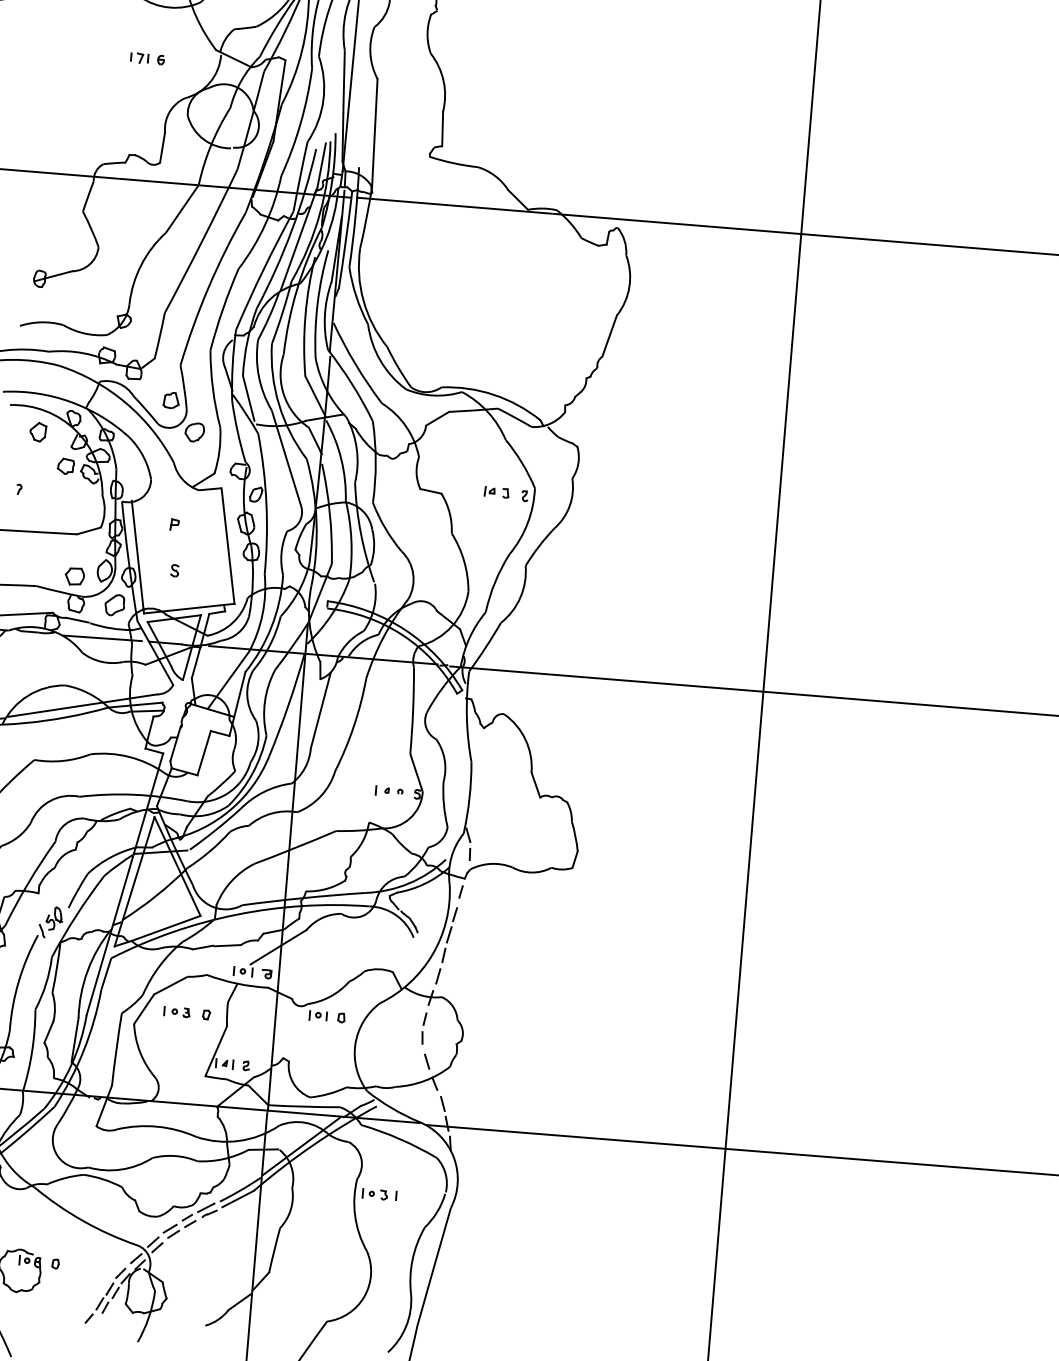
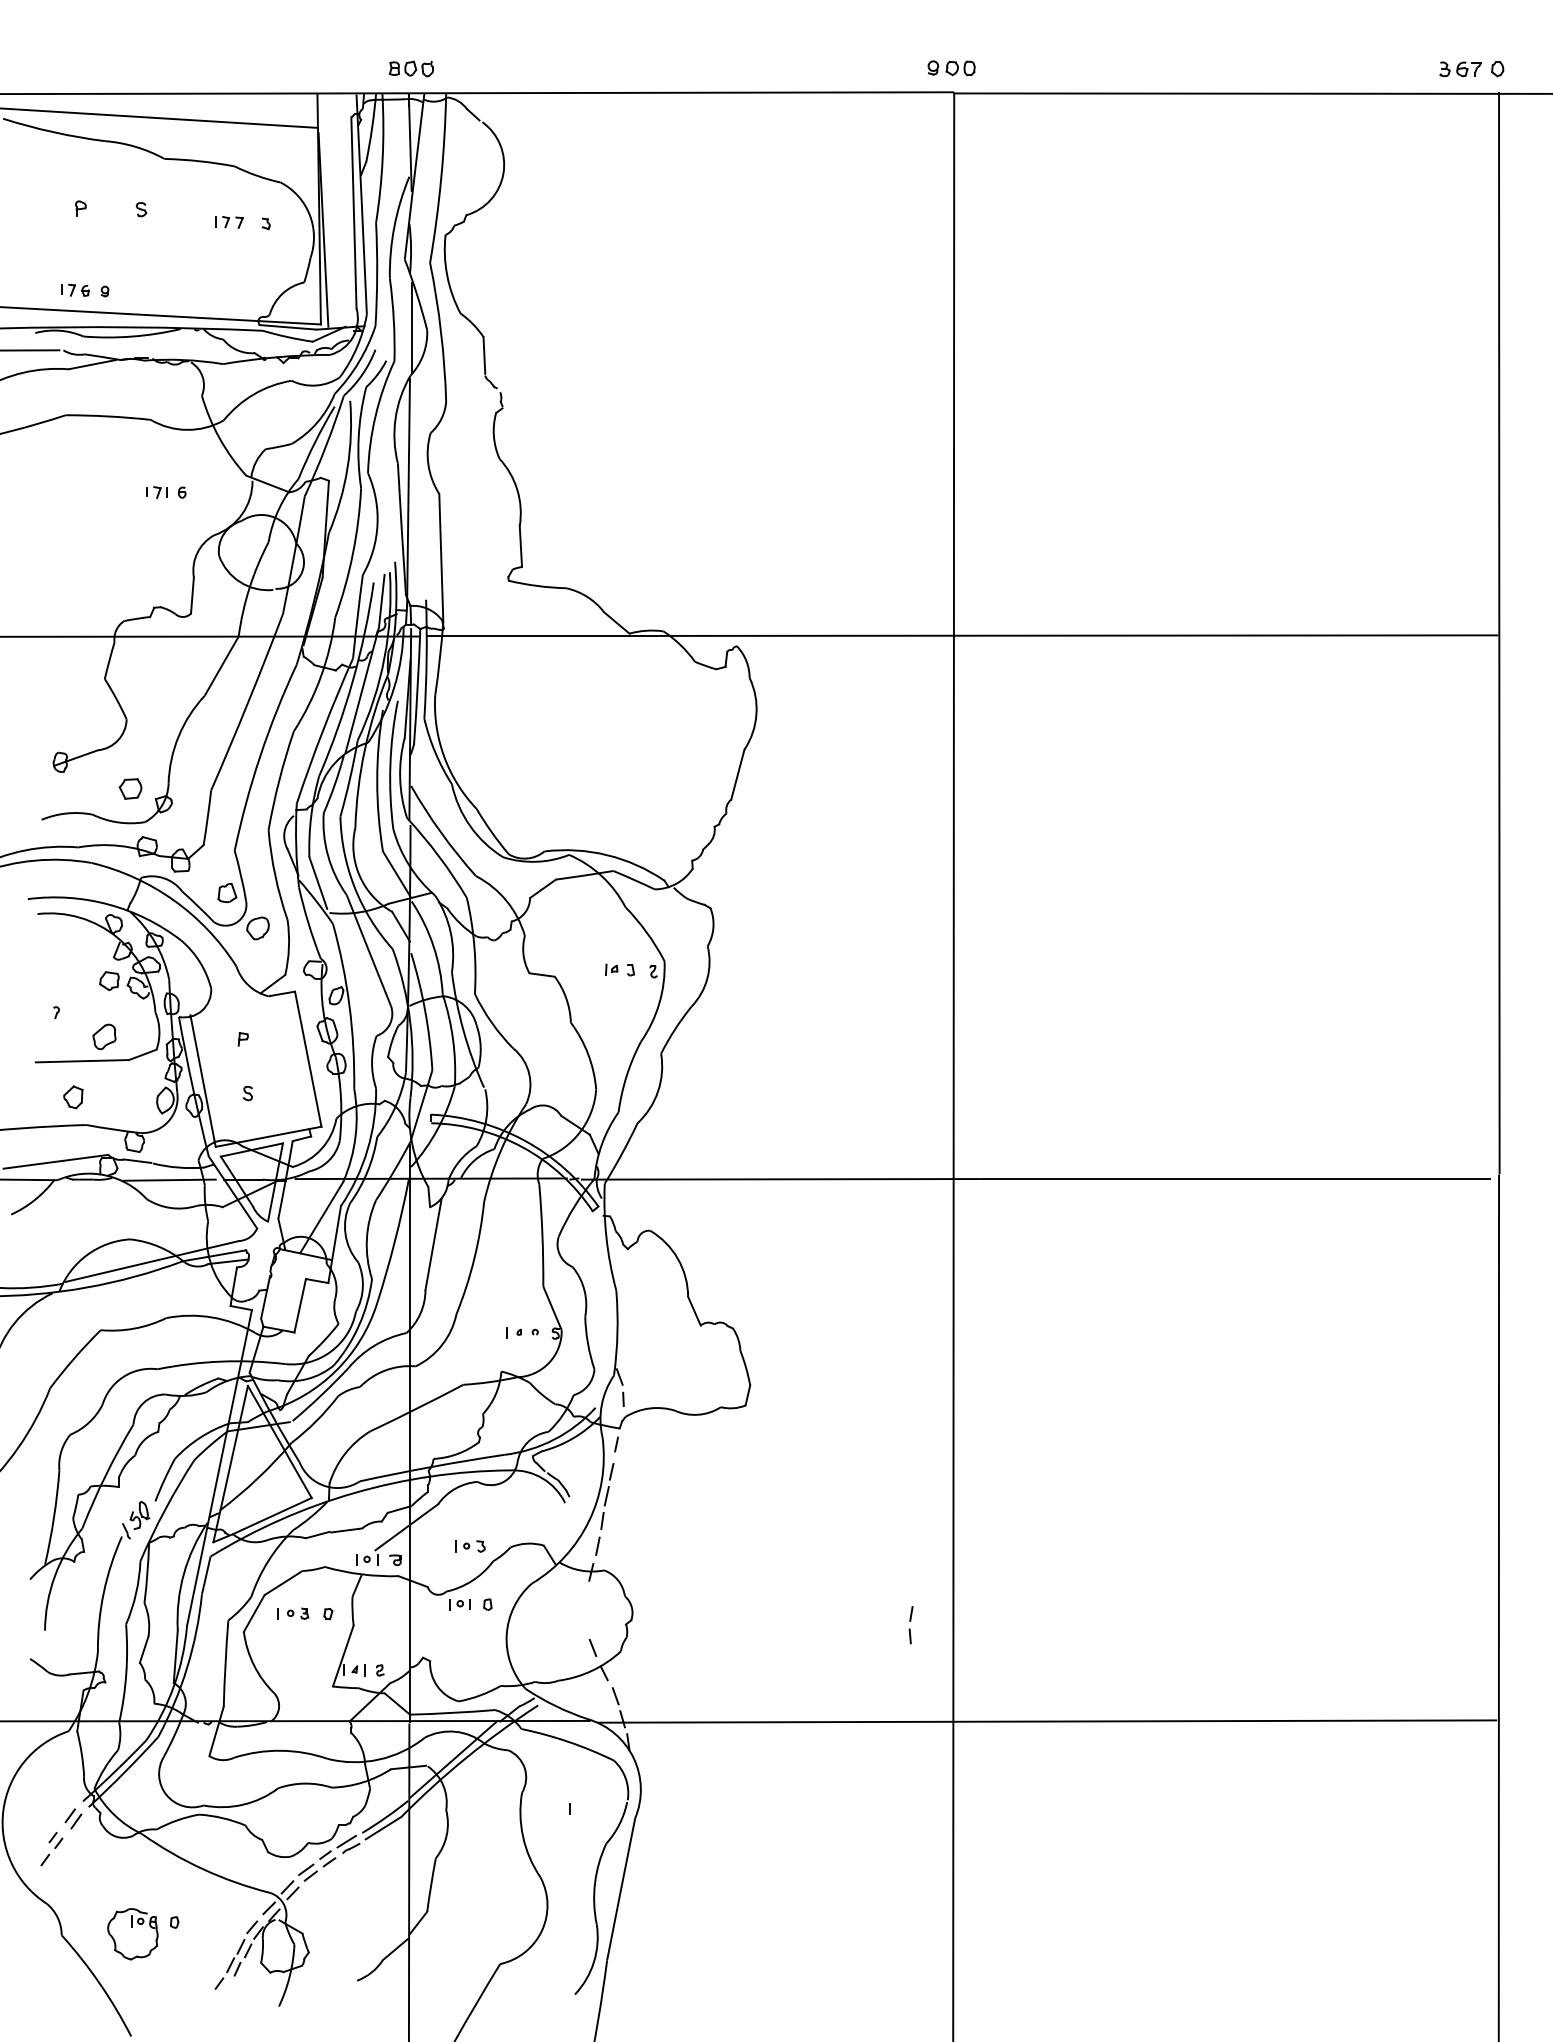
part: (38, 432) -> (73, 1097), moved
part: (74, 576) -> (130, 788), moved
part: (114, 604) -> (104, 1036), moved
part: (423, 1028) -> (910, 1625), moved
part: (375, 1194) -> (470, 1546), moved

